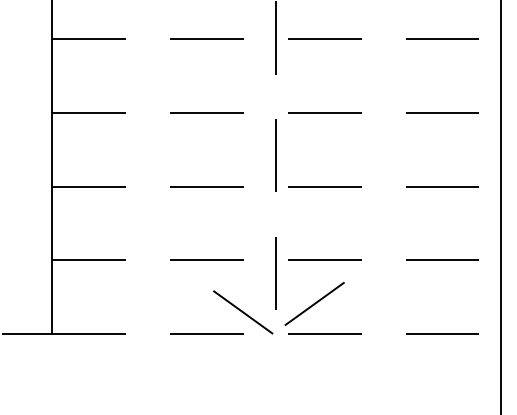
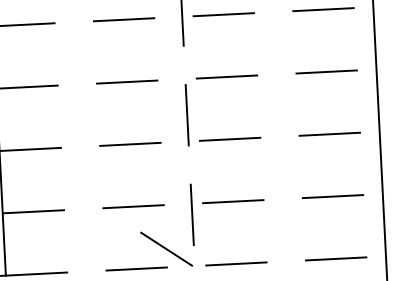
line: (314, 303) -> (226, 238), removed

